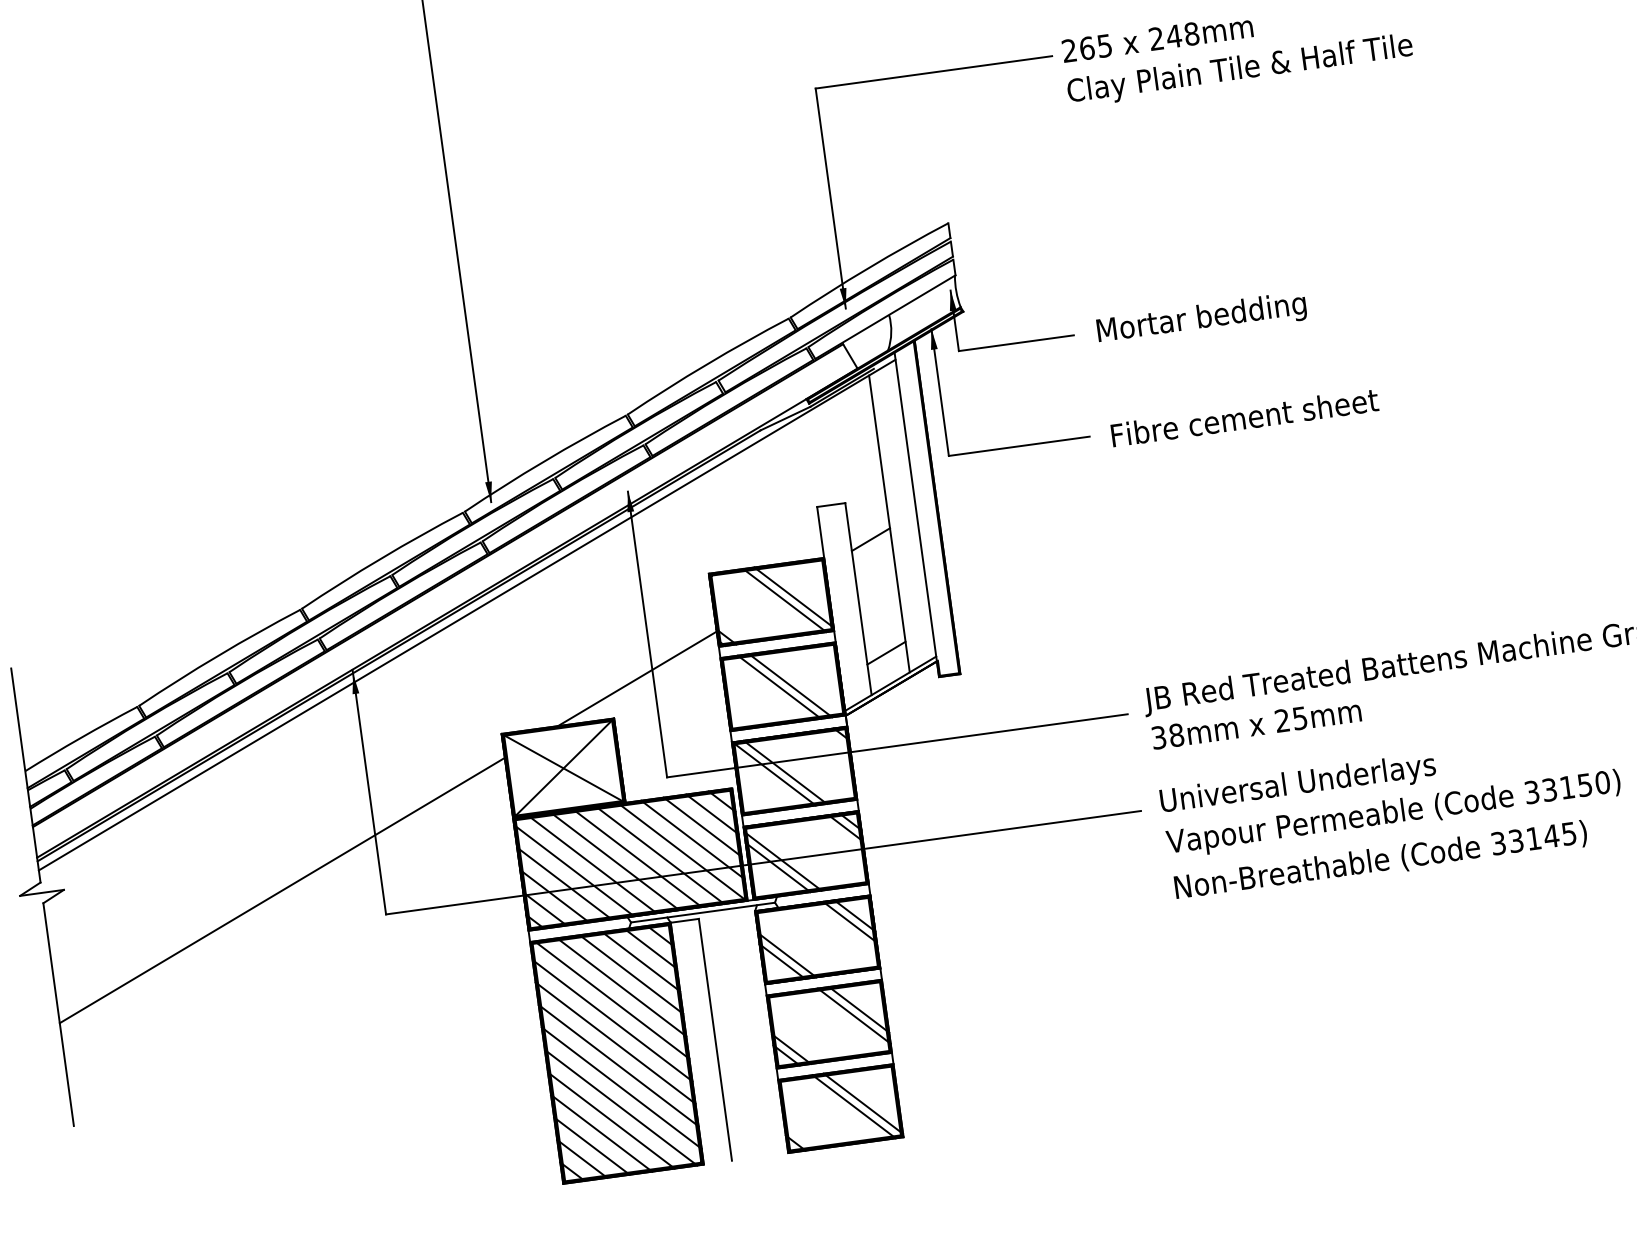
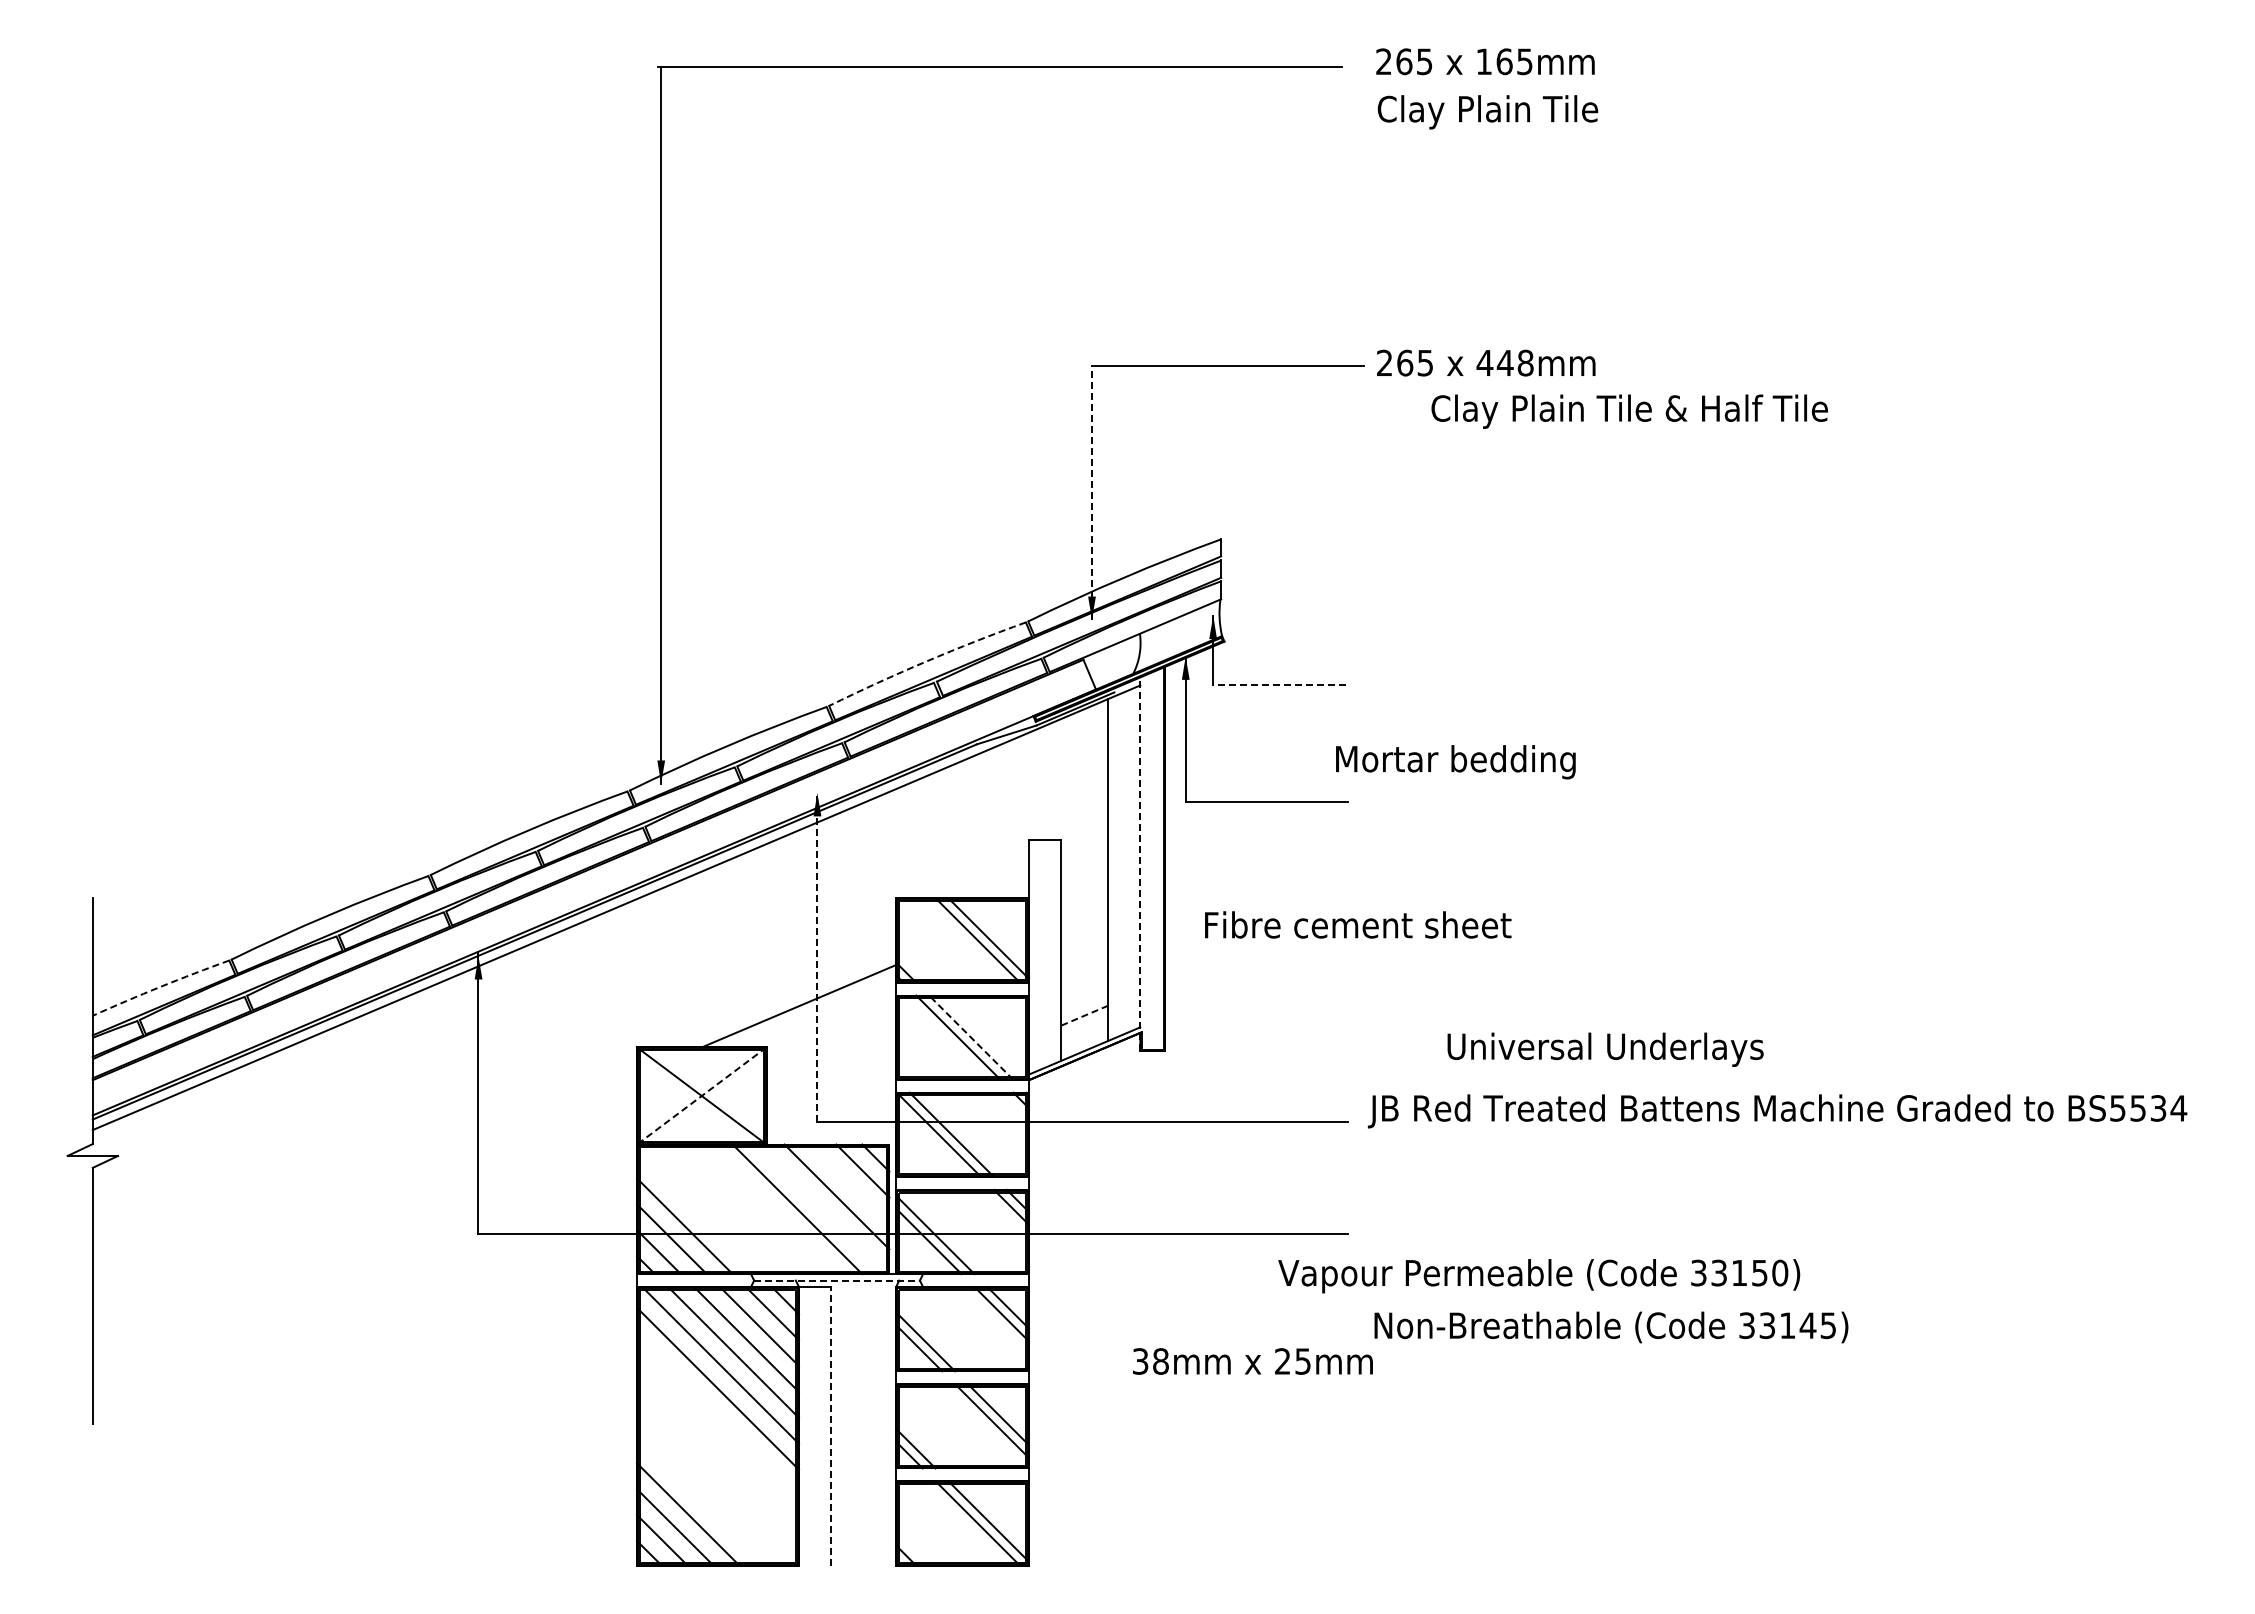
text: (1156, 38) -> (1484, 362), 248mm -> 448mm
text: (1239, 70) -> (1629, 411), moved
line: (831, 198) -> (1092, 493), solid -> dashed
text: (1201, 319) -> (1455, 762), moved
line: (1015, 343) -> (1278, 685), solid -> dashed
arc: (707, 364) -> (926, 661), solid -> dashed
text: (1245, 417) -> (1358, 924), moved
line: (917, 515) -> (1140, 864), solid -> dashed
line: (870, 539) -> (1084, 884), removed
line: (647, 634) -> (817, 957), solid -> dashed
line: (887, 652) -> (1085, 1015), solid -> dashed
line: (790, 685) -> (971, 1037), solid -> dashed
text: (1256, 724) -> (1252, 1361), moved
arc: (80, 737) -> (160, 986), solid -> dashed
line: (563, 767) -> (701, 1095), solid -> dashed
text: (1298, 784) -> (1605, 1049), moved
text: (1394, 814) -> (1539, 1276), moved
line: (702, 826) -> (849, 1183), removed
line: (682, 852) -> (823, 1209), removed
line: (637, 858) -> (771, 1209), removed
line: (613, 860) -> (743, 1207), removed
line: (591, 863) -> (718, 1207), removed
line: (572, 869) -> (696, 1211), removed
line: (282, 890) -> (364, 1190), removed
line: (703, 912) -> (837, 1280), solid -> dashed
line: (715, 1039) -> (831, 1425), solid -> dashed
line: (615, 1043) -> (717, 1414), removed
line: (618, 1065) -> (717, 1440), removed
line: (621, 1088) -> (717, 1466), removed
line: (621, 1107) -> (714, 1488), removed
line: (611, 1120) -> (701, 1501), removed

